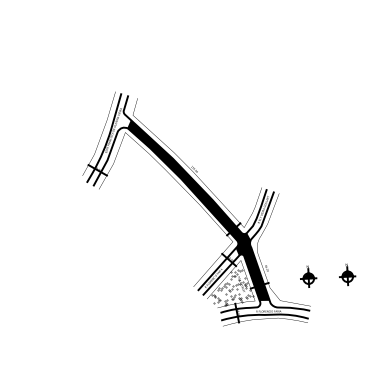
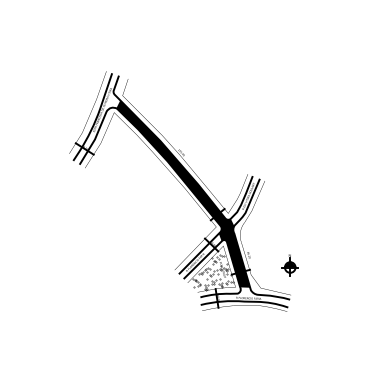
part: (346, 274) -> (328, 265), removed

